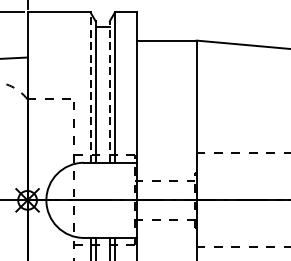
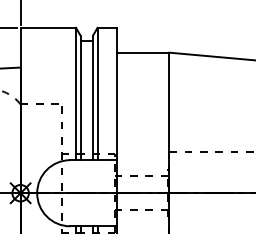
line: (91, 86) -> (76, 93), dashed -> solid
line: (109, 91) -> (92, 97), dashed -> solid

